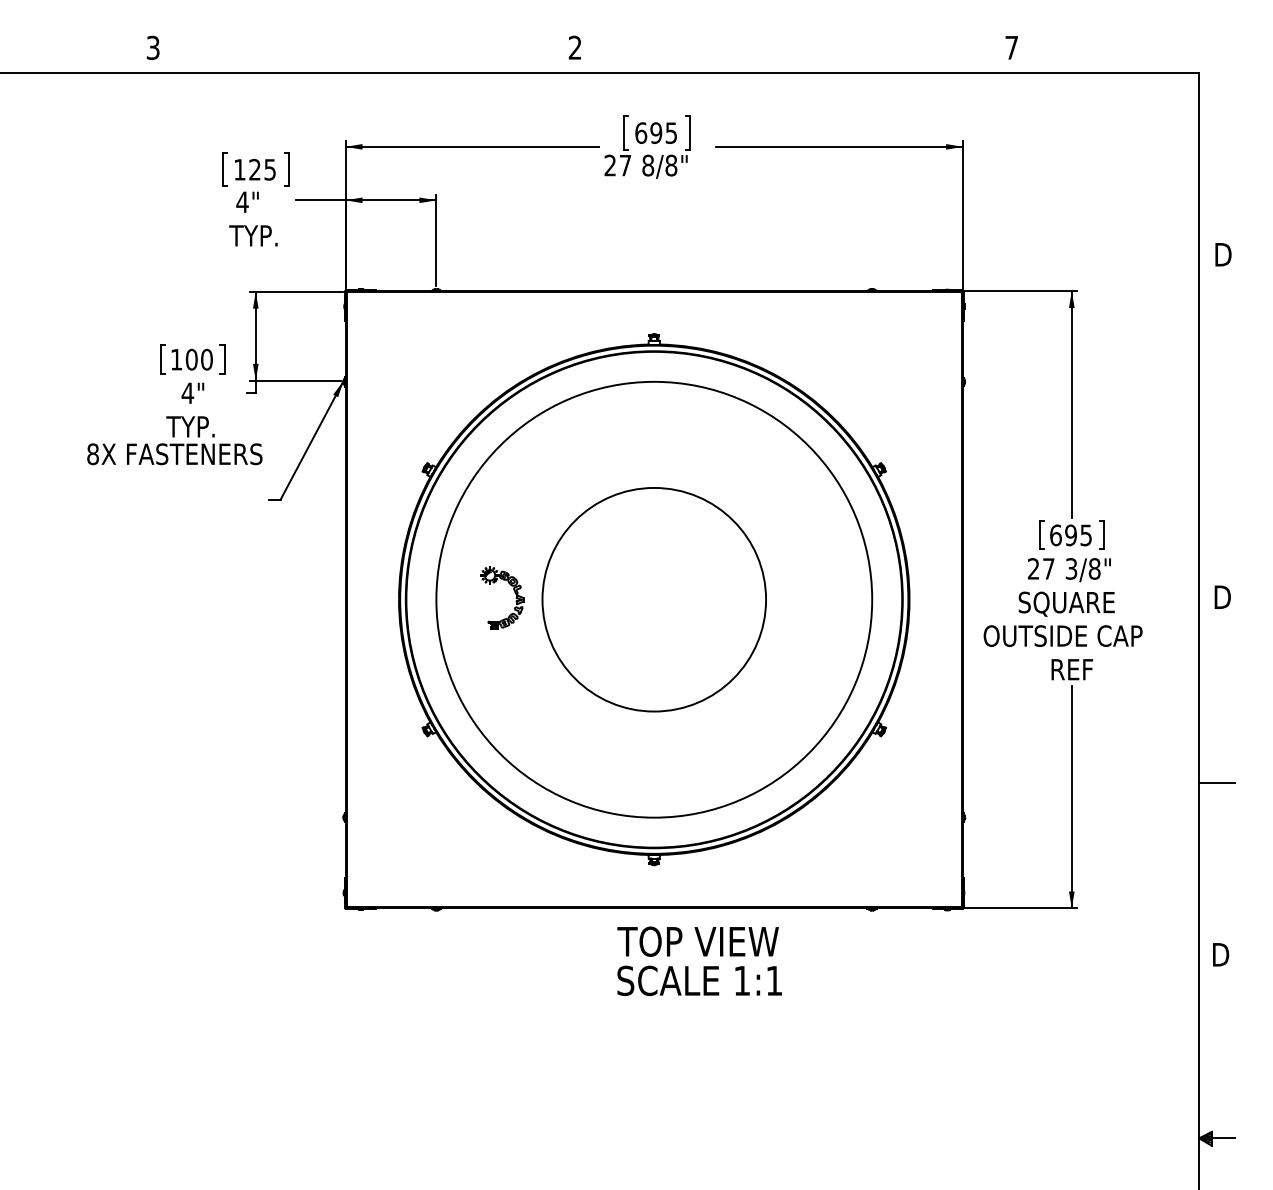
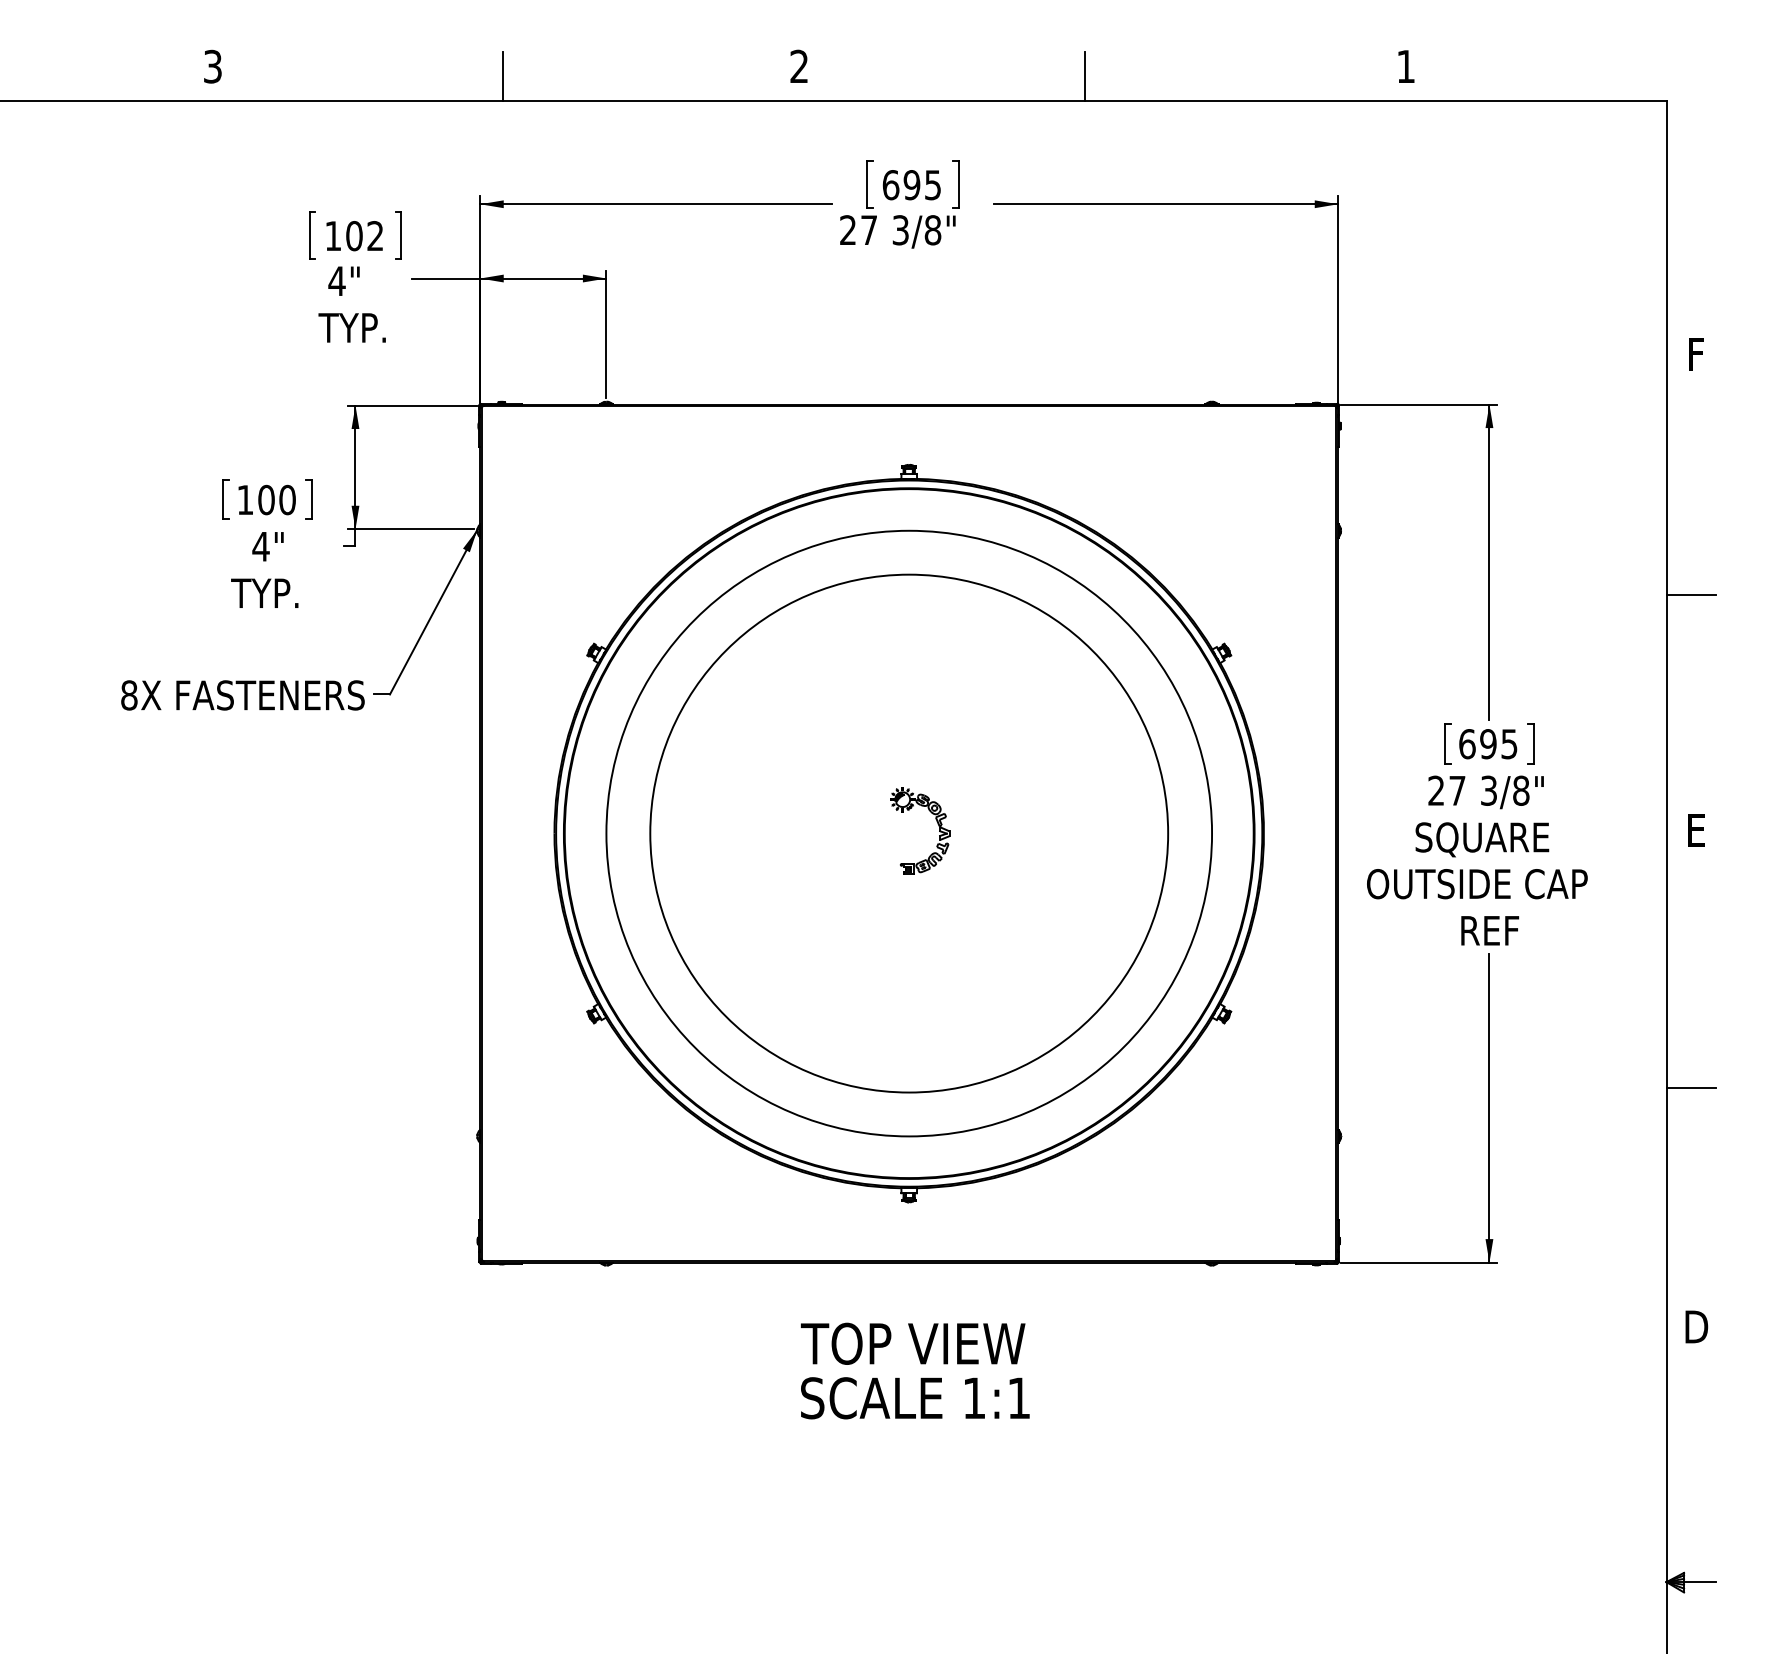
text: (1011, 47) -> (1405, 66), 7 -> 1
line: (361, 54) -> (502, 76), added
line: (780, 54) -> (1084, 76), added
text: (648, 165) -> (900, 230), 8/8" -> 3/8"
text: (262, 170) -> (364, 236), 125 -> 102
text: (1223, 254) -> (1700, 353), D -> F
line: (1216, 427) -> (1690, 594), added
text: (174, 454) -> (242, 695), moved
part: (514, 593) -> (937, 824), moved
text: (1222, 596) -> (1699, 829), D -> E
circle: (654, 599) -> (909, 833), size x1.67
text: (699, 960) -> (914, 1370), moved

